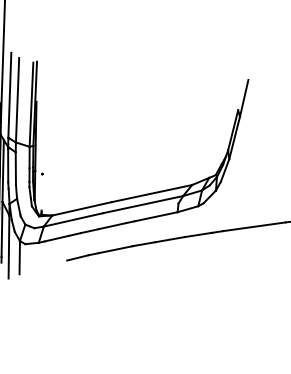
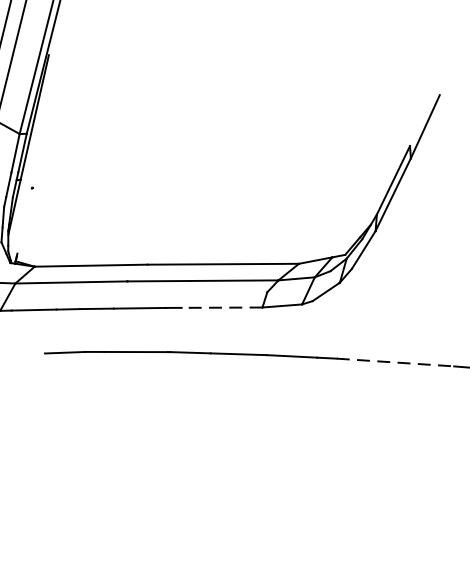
line: (156, 216) -> (222, 307), solid -> dashed
line: (254, 226) -> (396, 362), solid -> dashed

